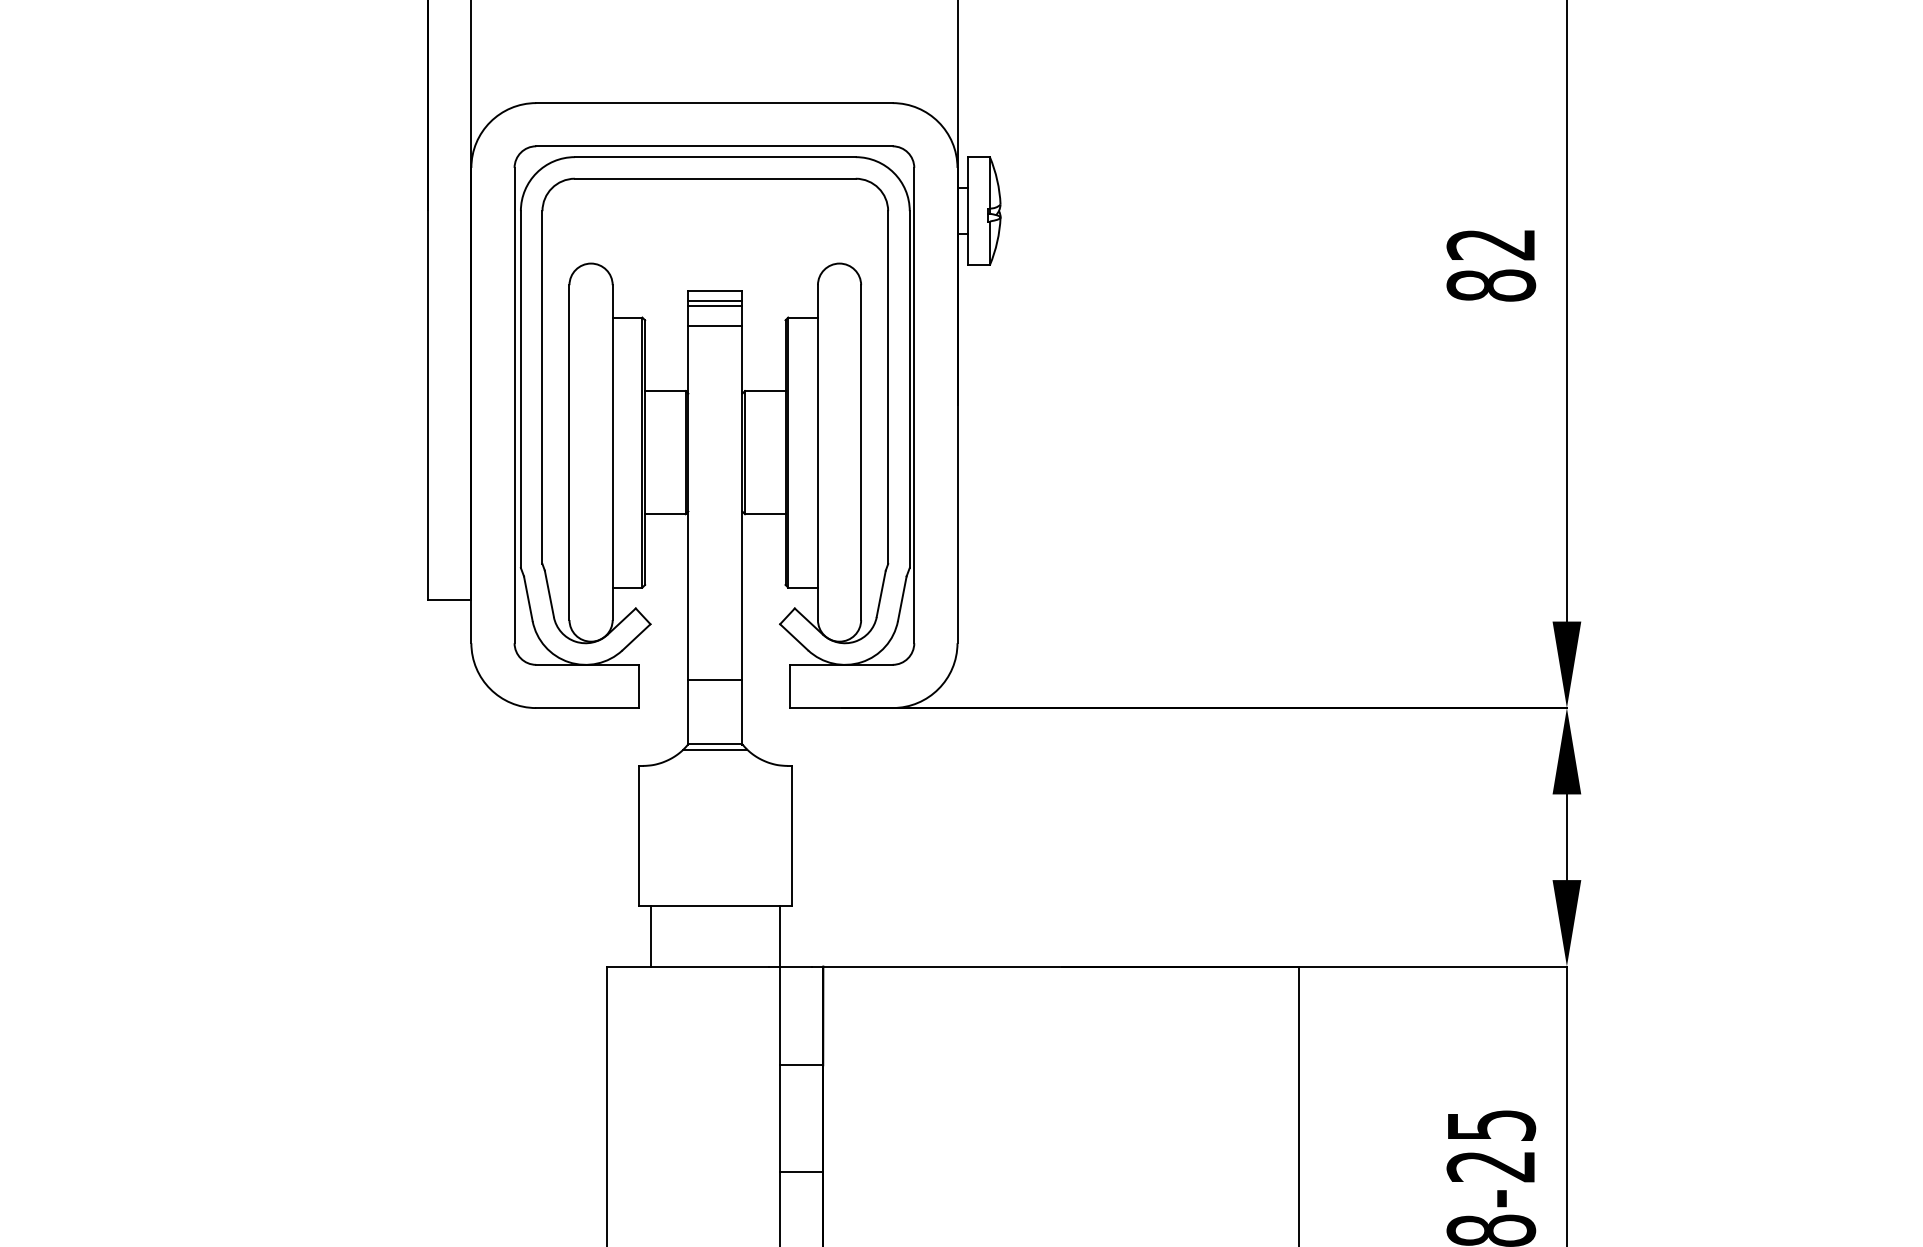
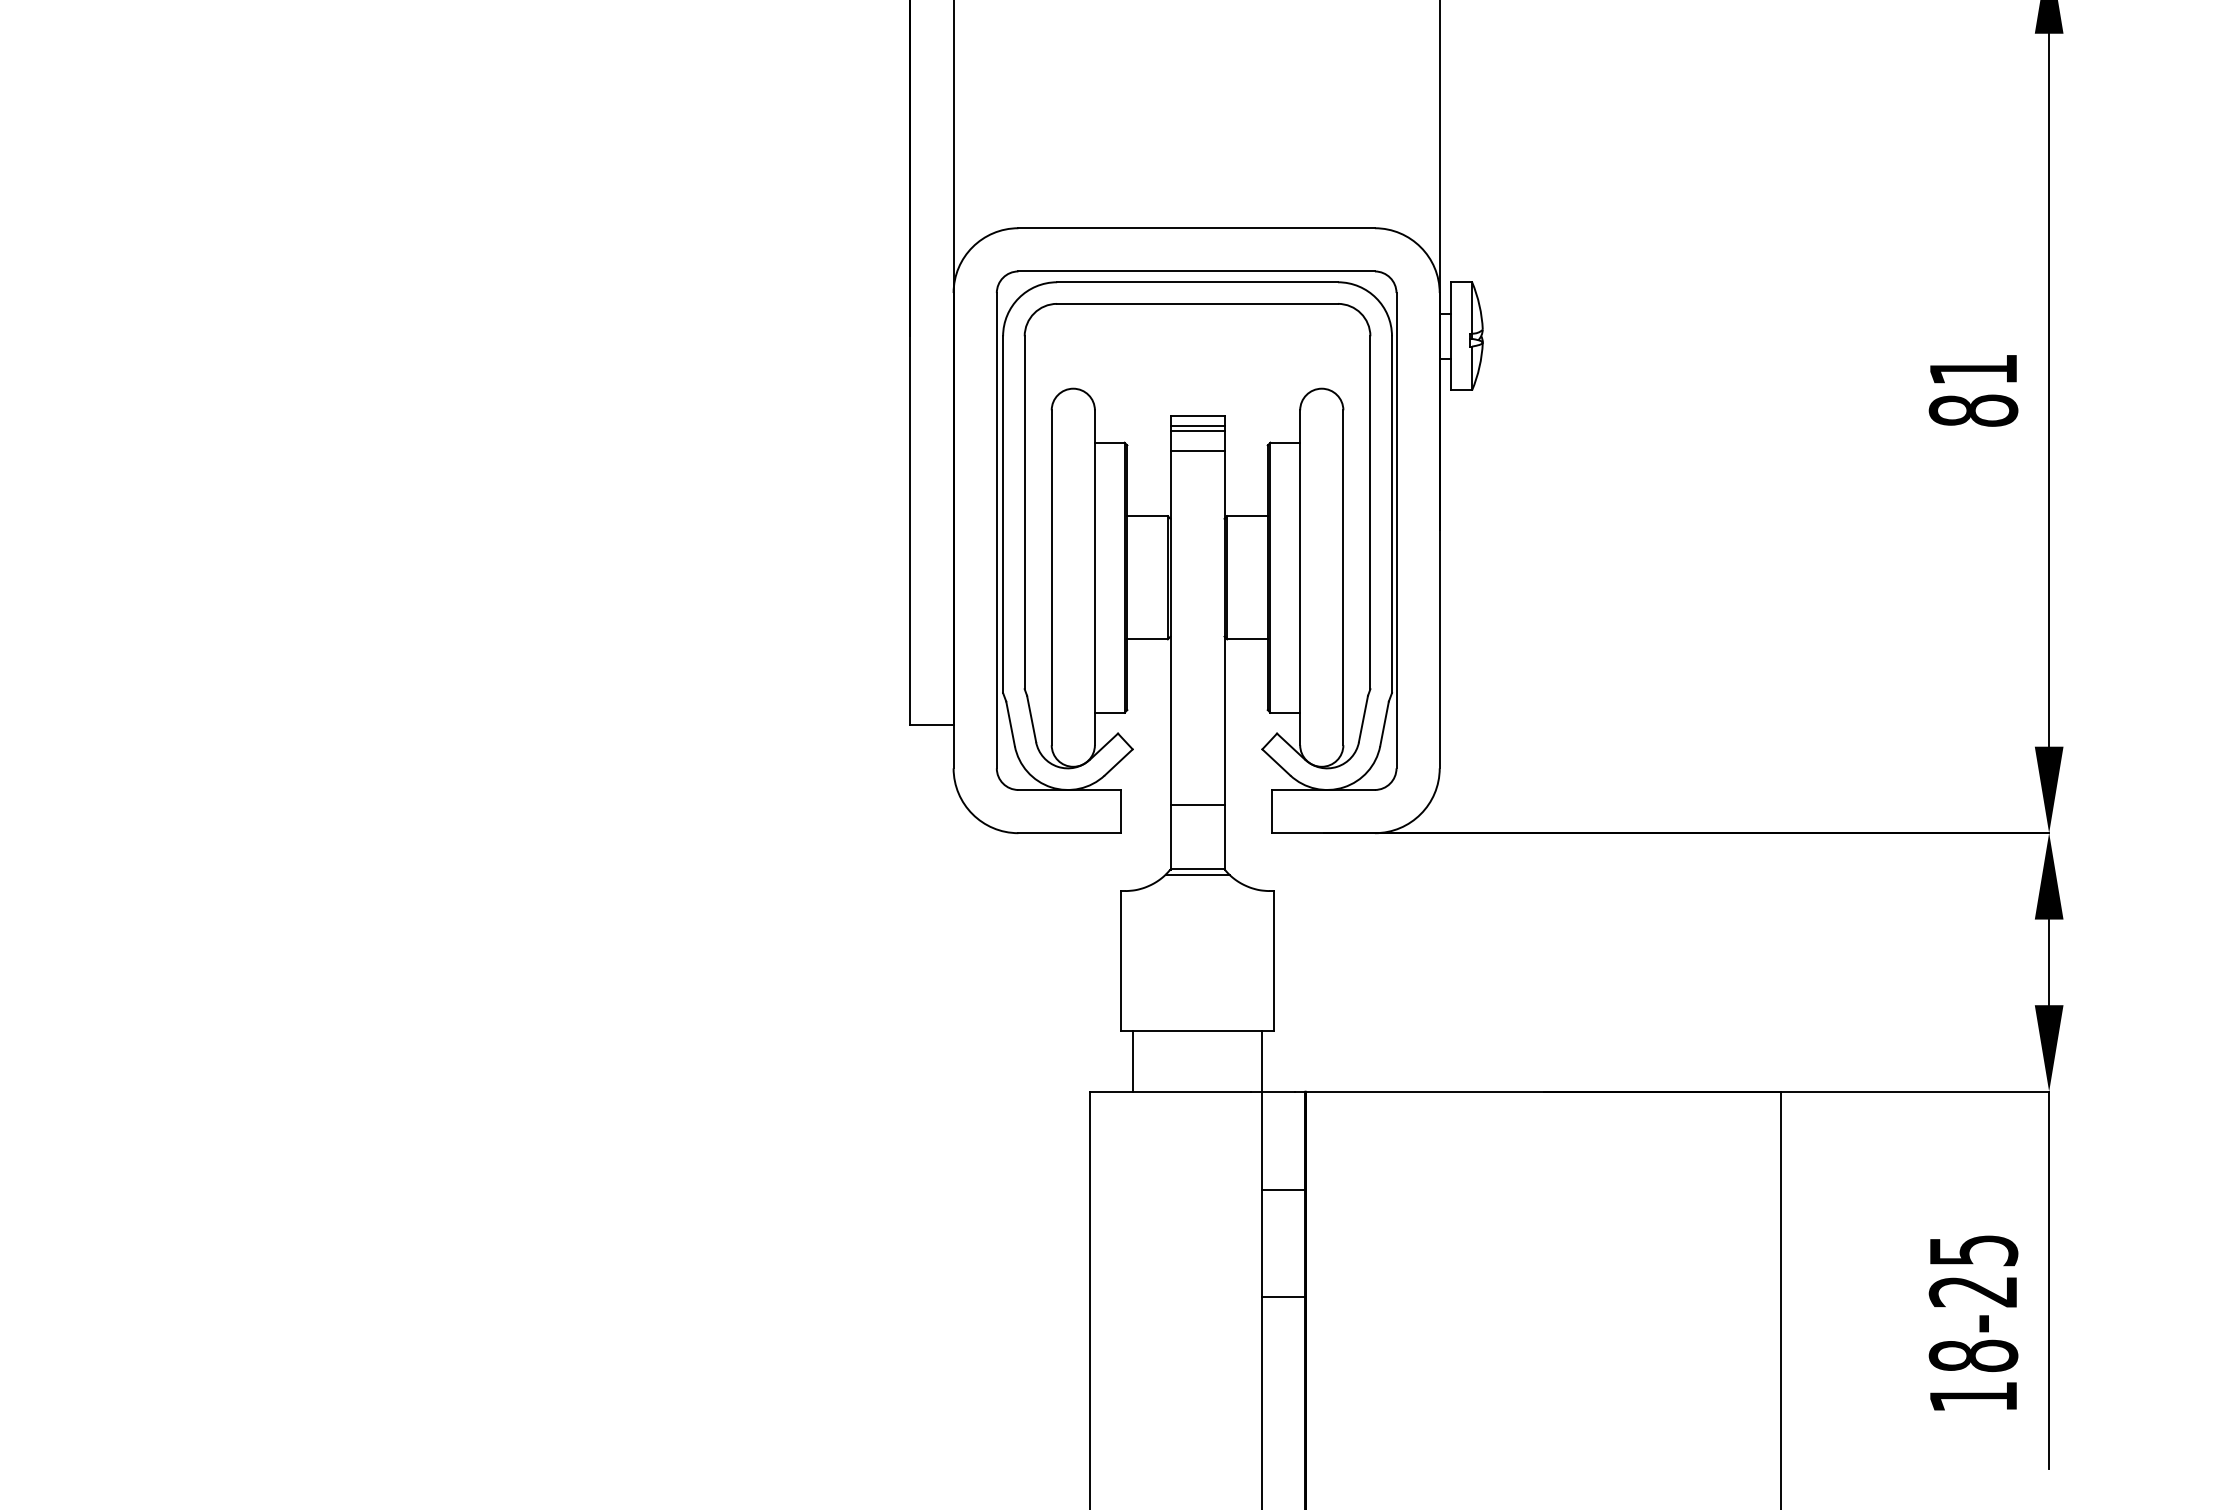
text: (1490, 245) -> (1972, 370), 82 -> 81

